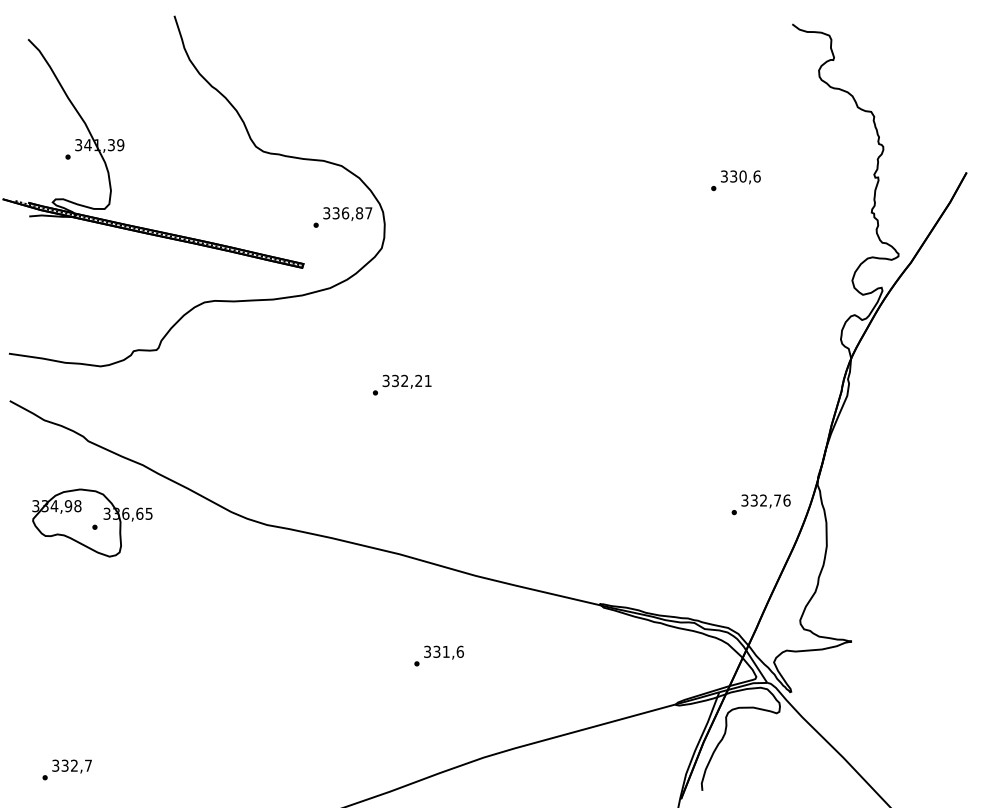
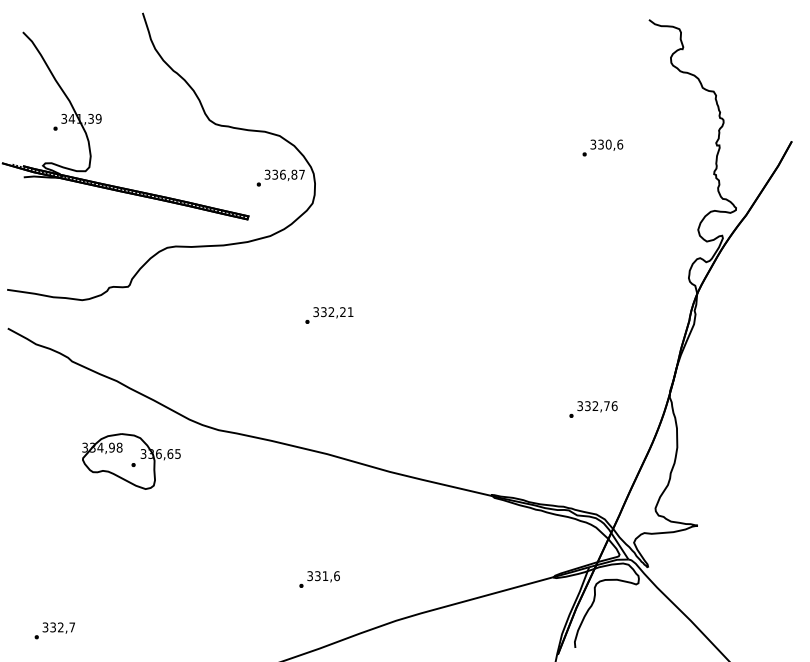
text: (761, 504) -> (593, 409), moved
part: (92, 522) -> (131, 461), moved
text: (438, 656) -> (319, 579), moved

